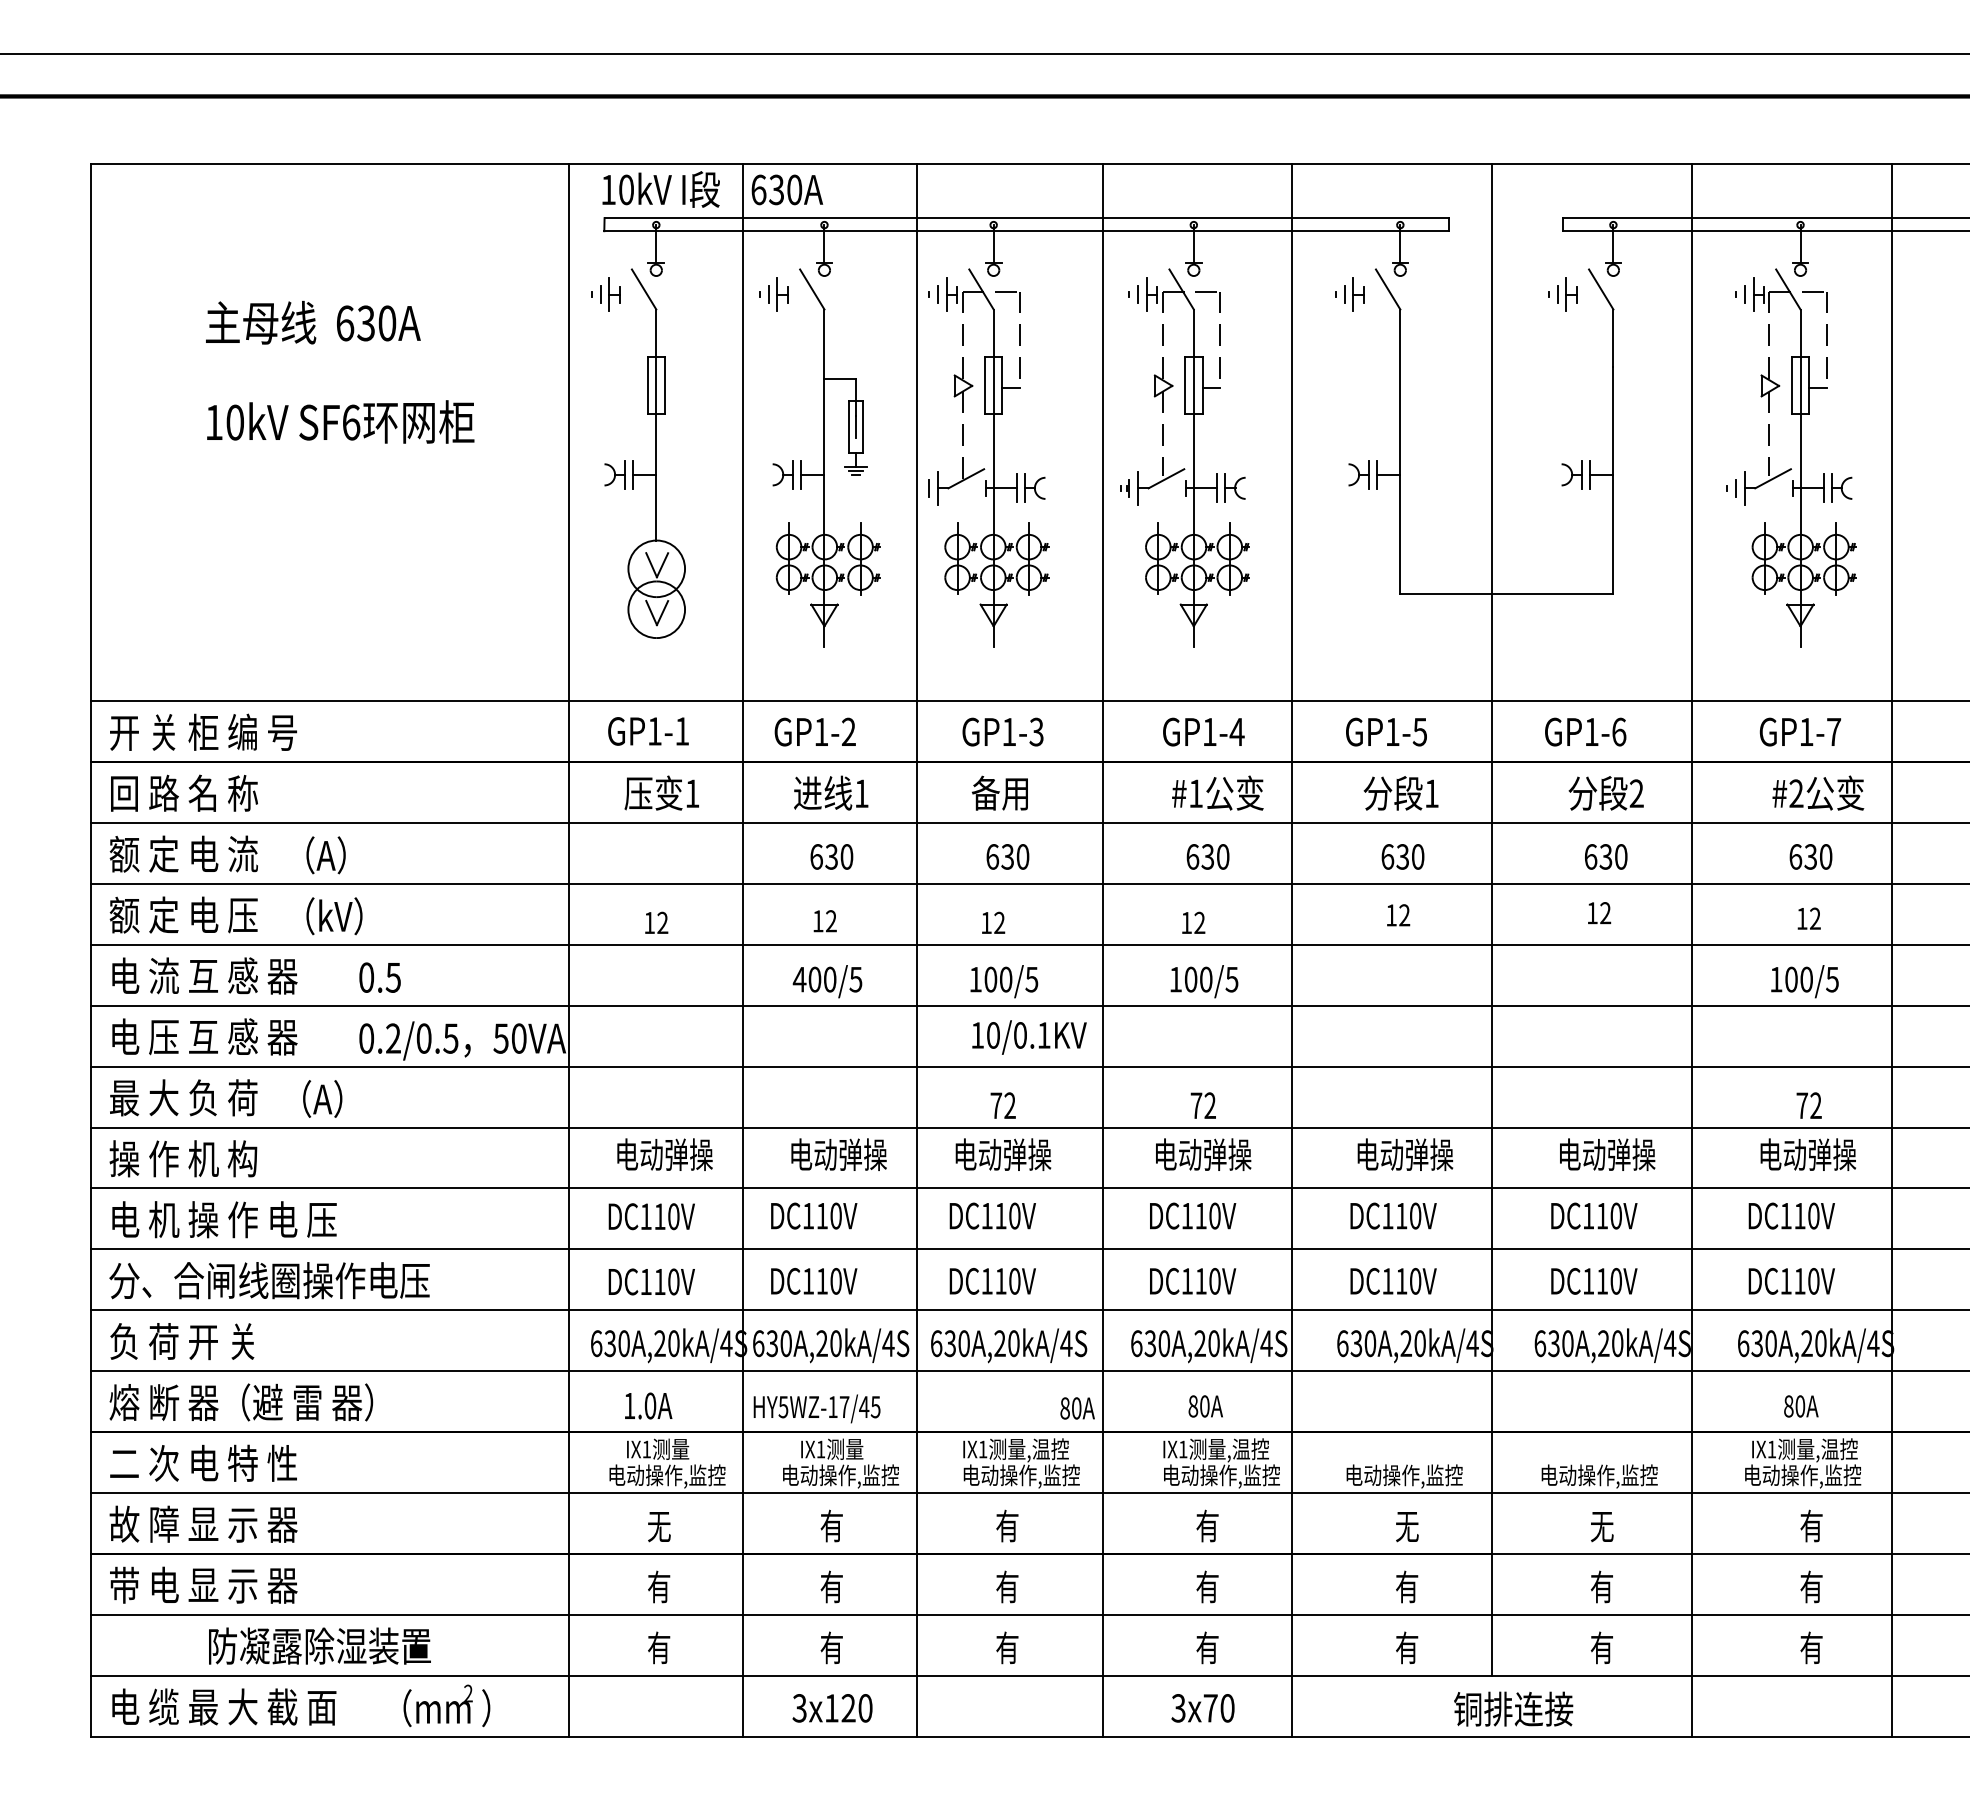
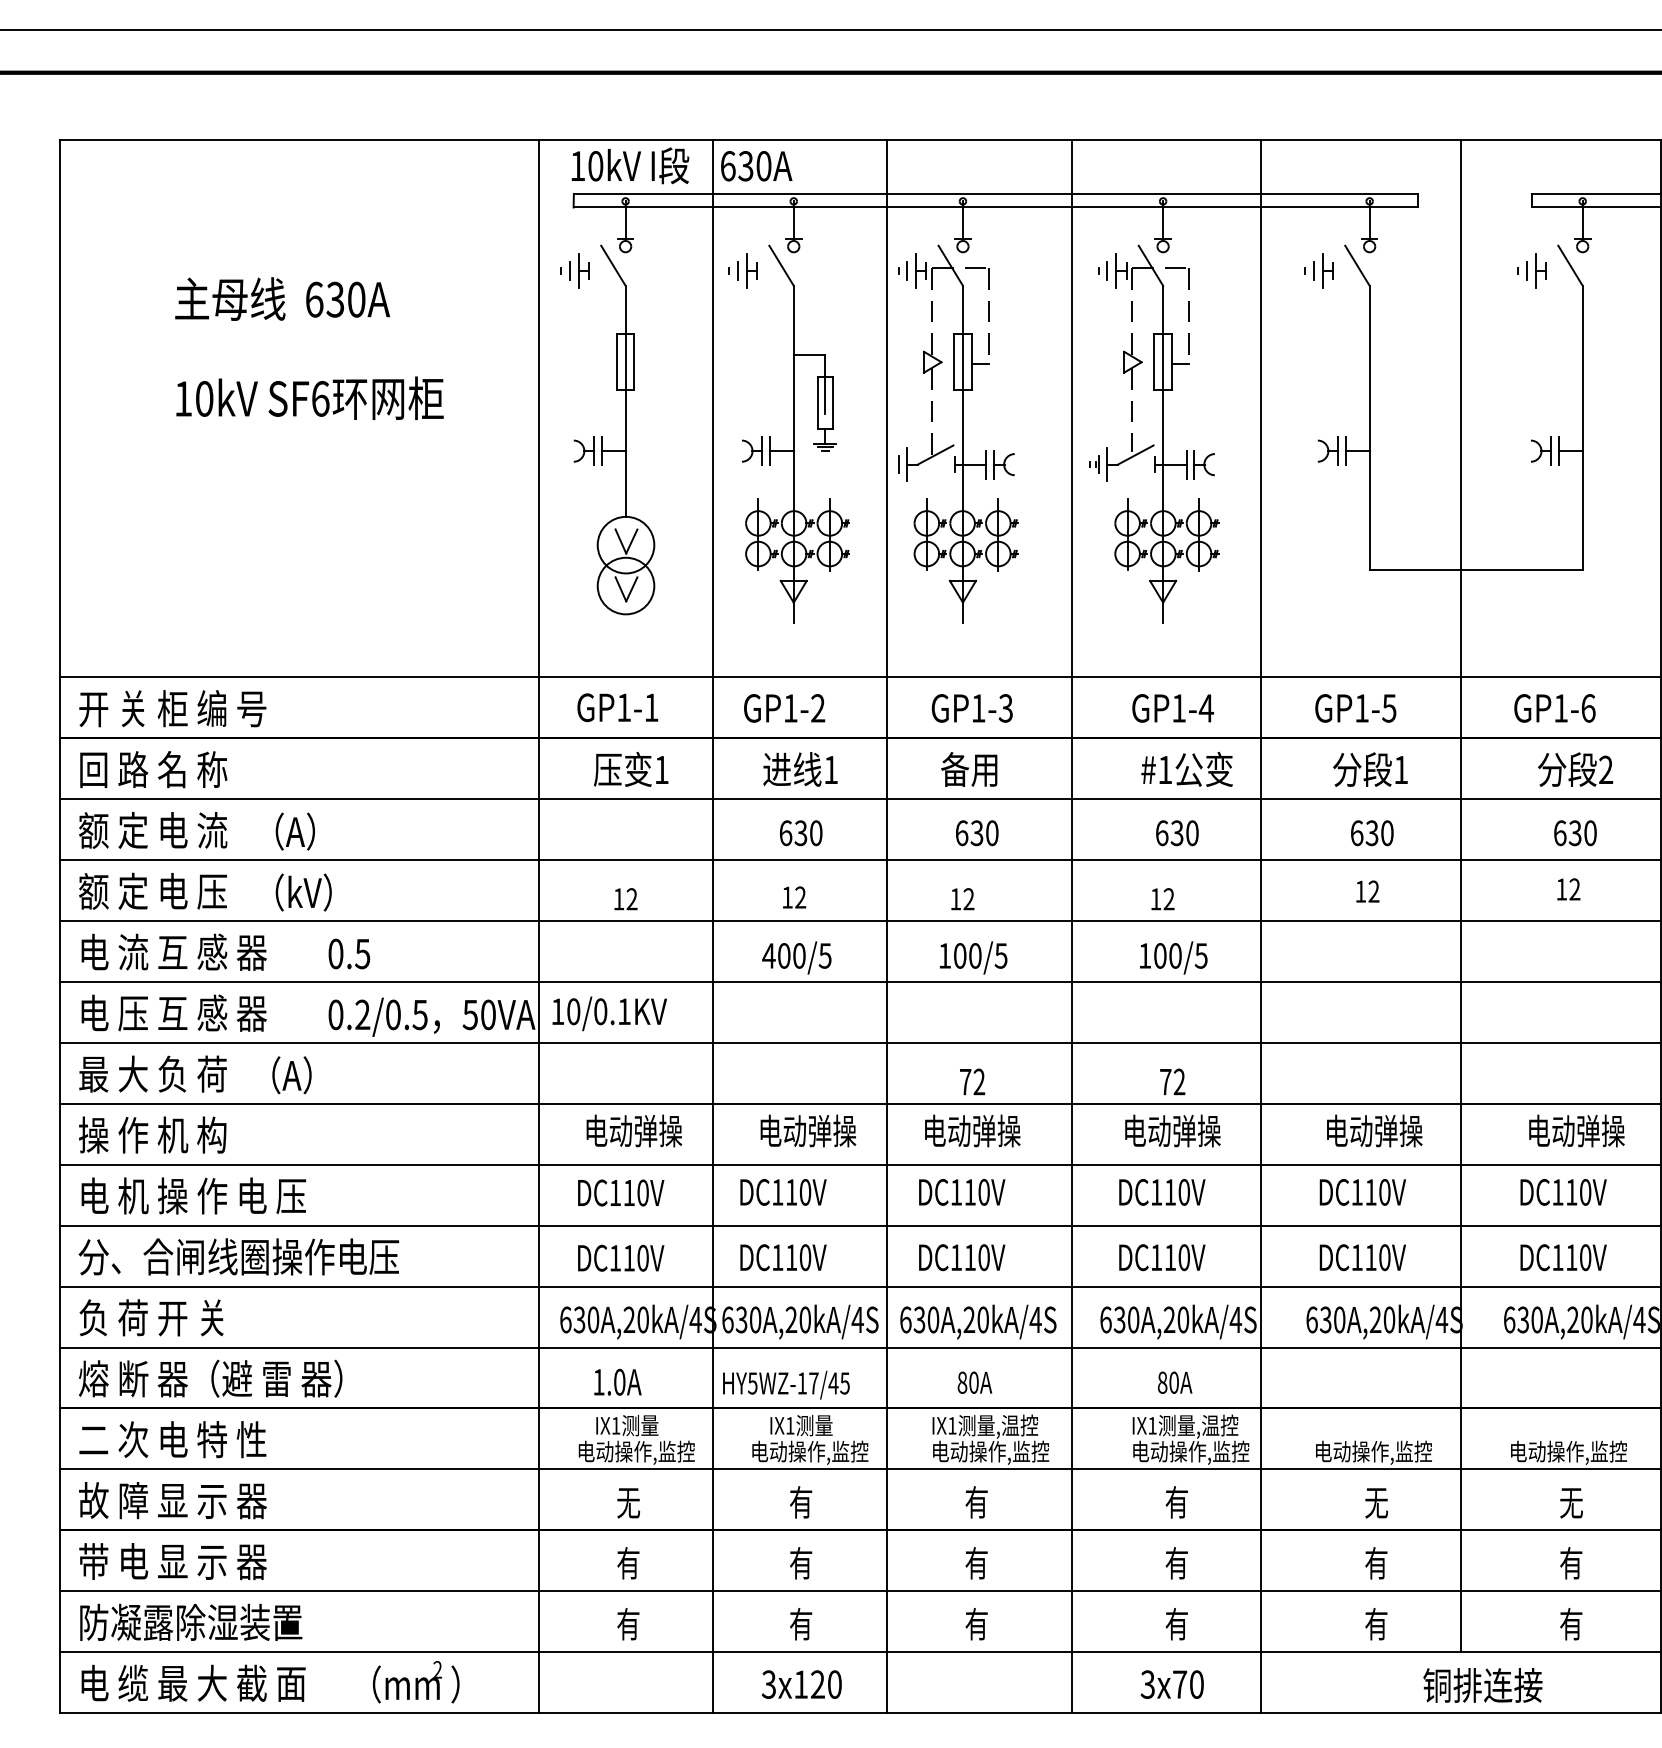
text: (1029, 1037) -> (609, 1013), moved
text: (1077, 1408) -> (974, 1382), moved
text: (319, 1645) -> (190, 1621), moved

